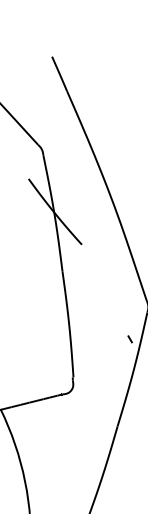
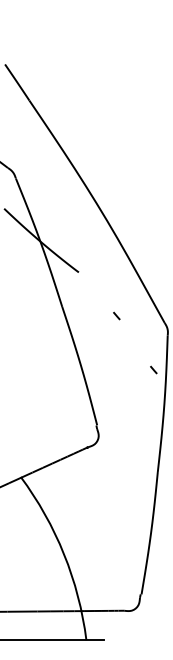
curve: (107, 287) -> (116, 315), added

